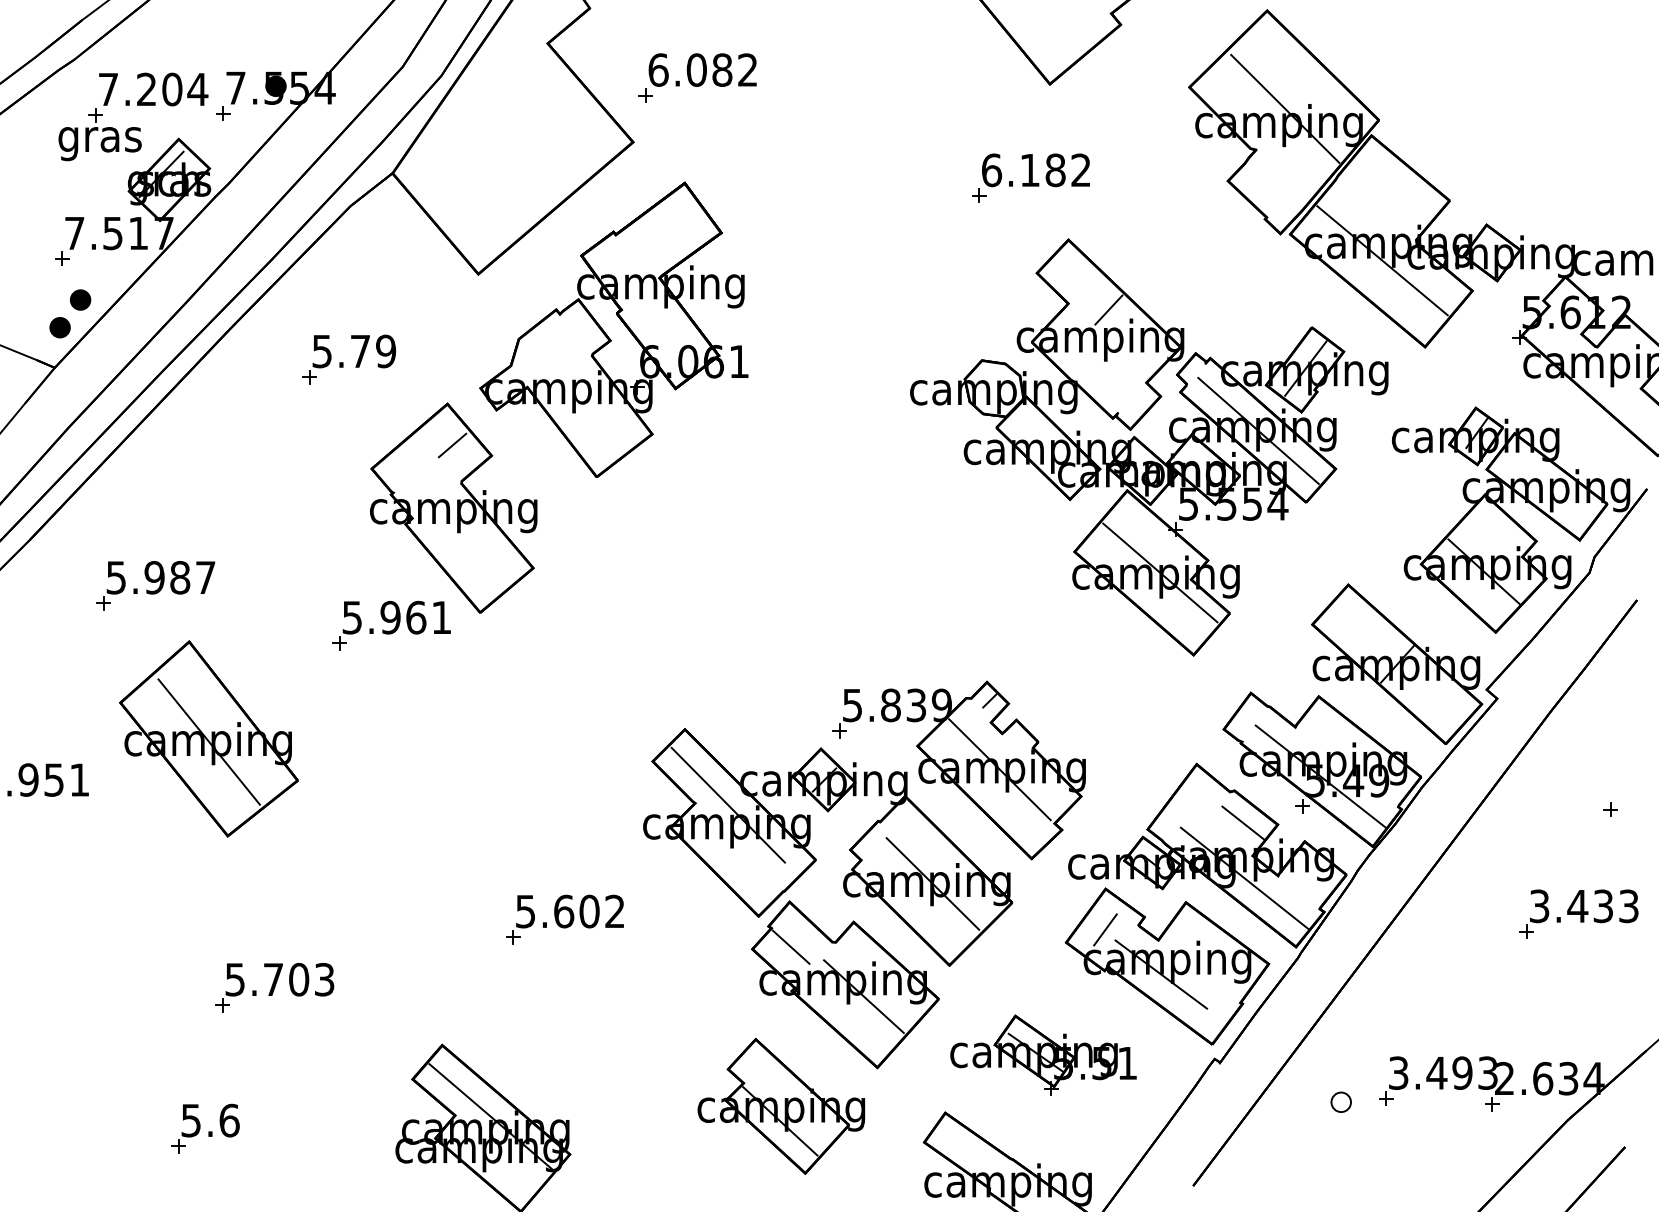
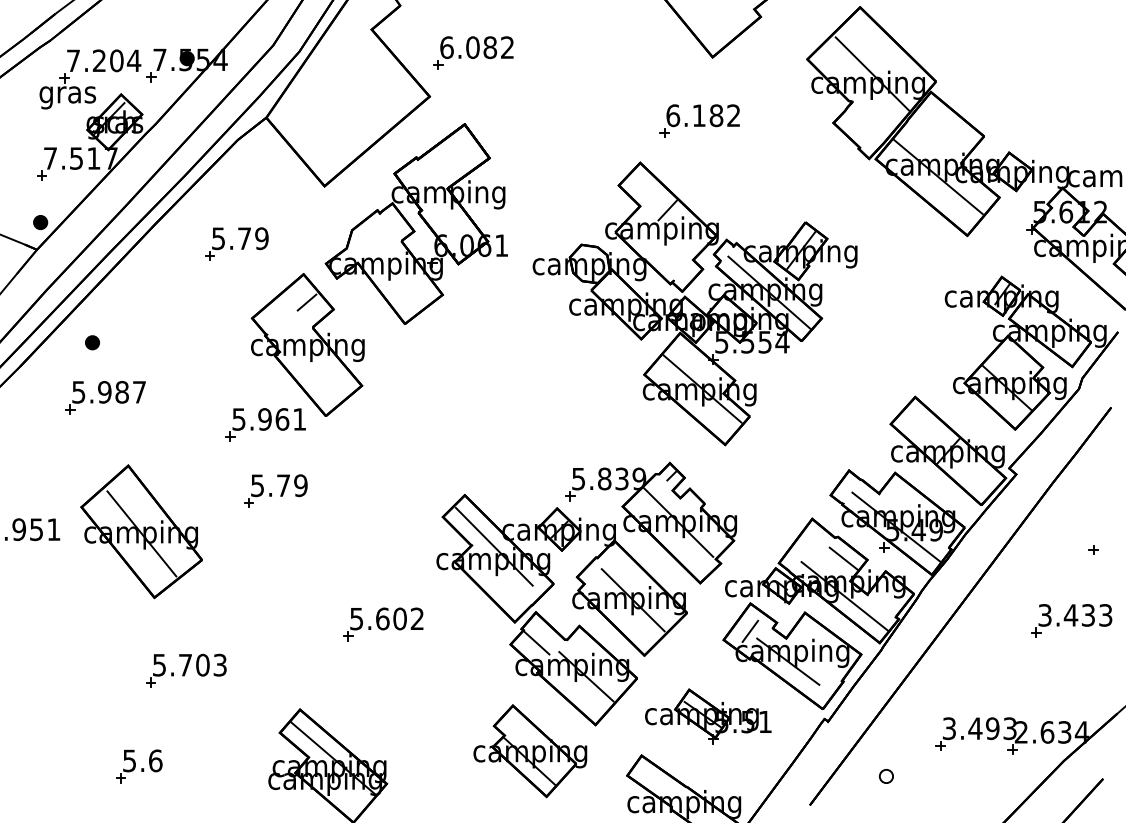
part: (80, 299) -> (92, 342), moved
part: (1148, 446) -> (694, 303), moved
part: (406, 722) -> (275, 490), added
part: (208, 738) -> (141, 531), moved
part: (1339, 1102) -> (885, 776), moved

